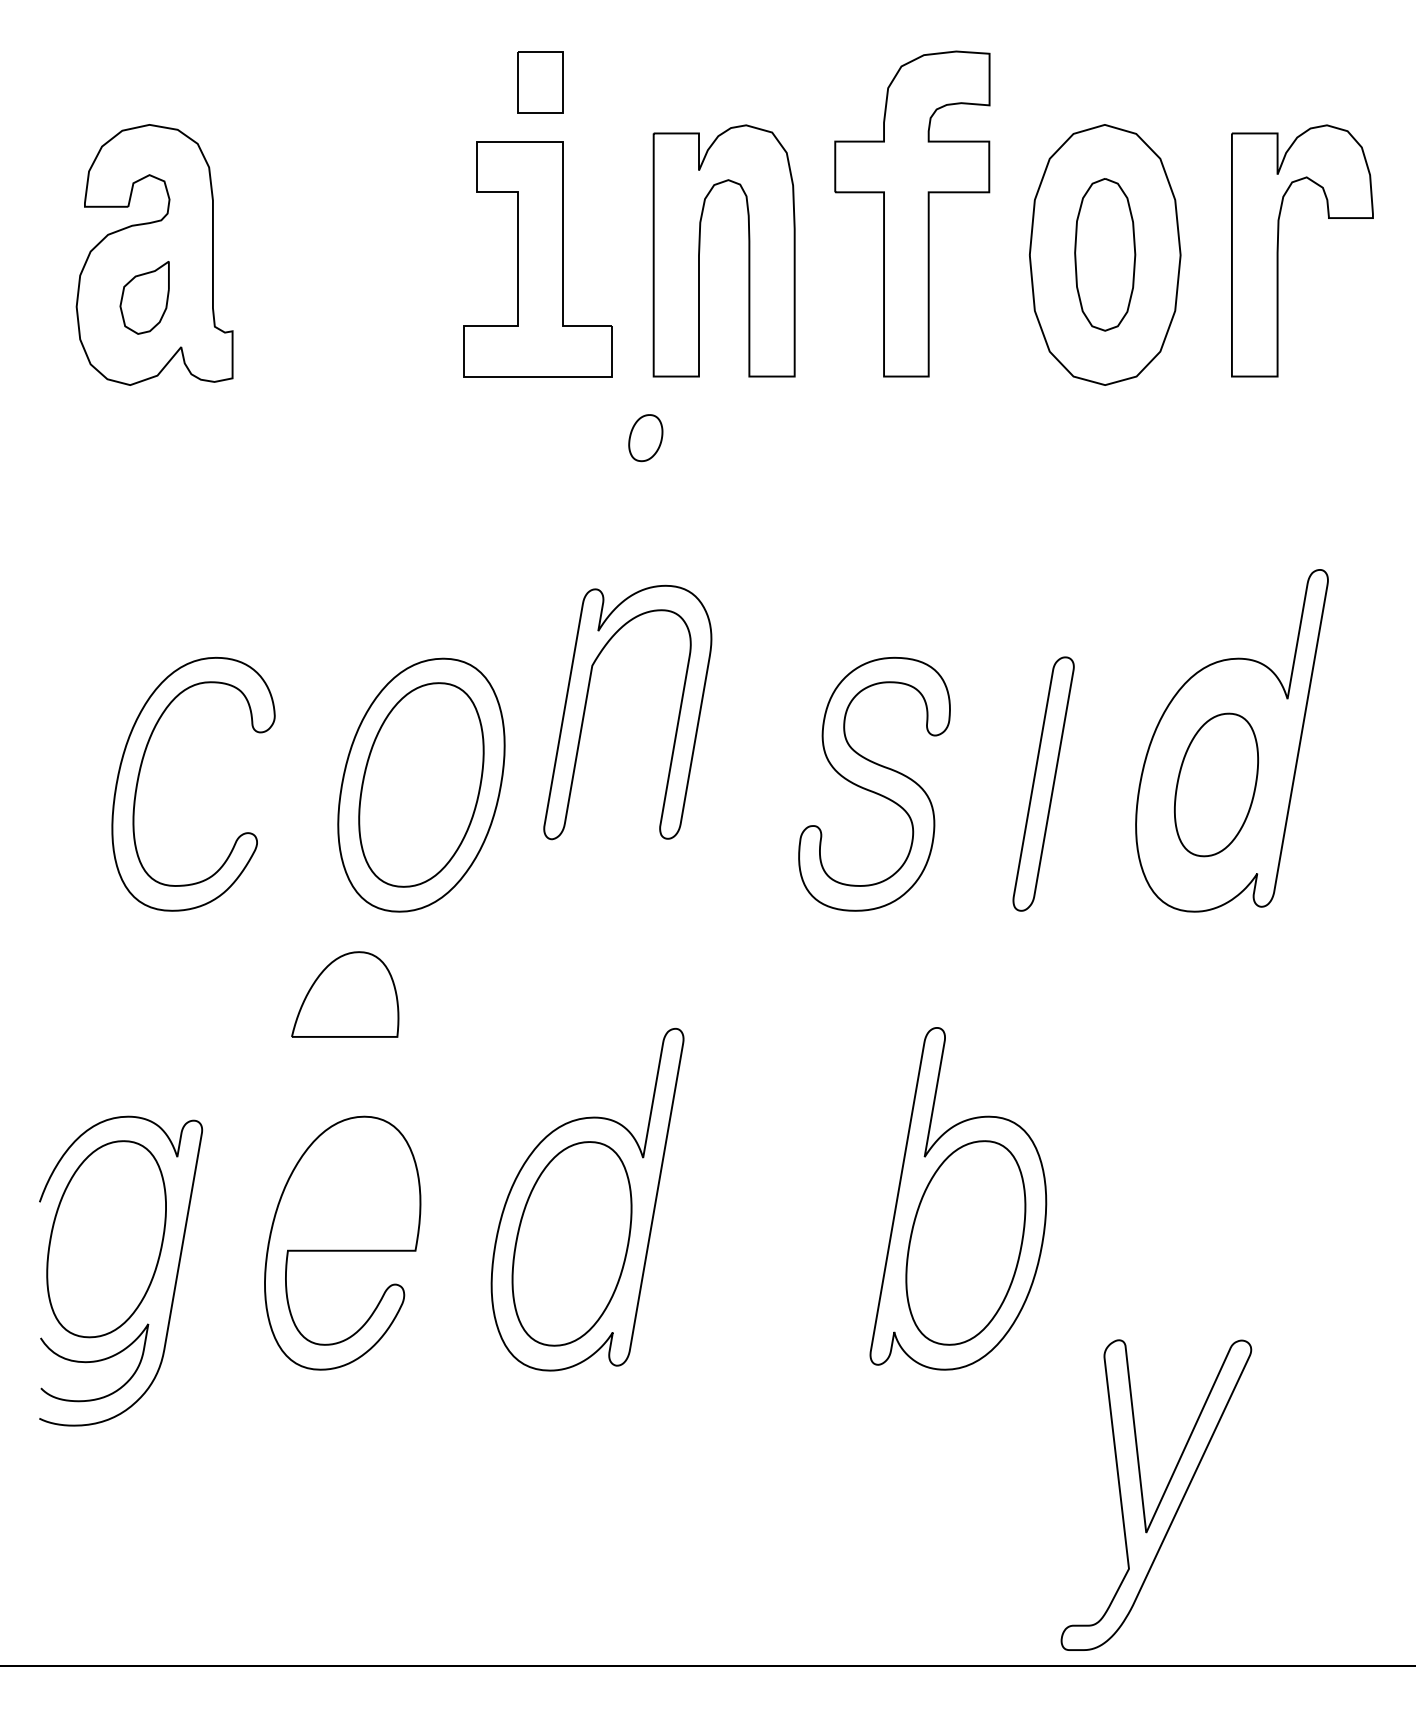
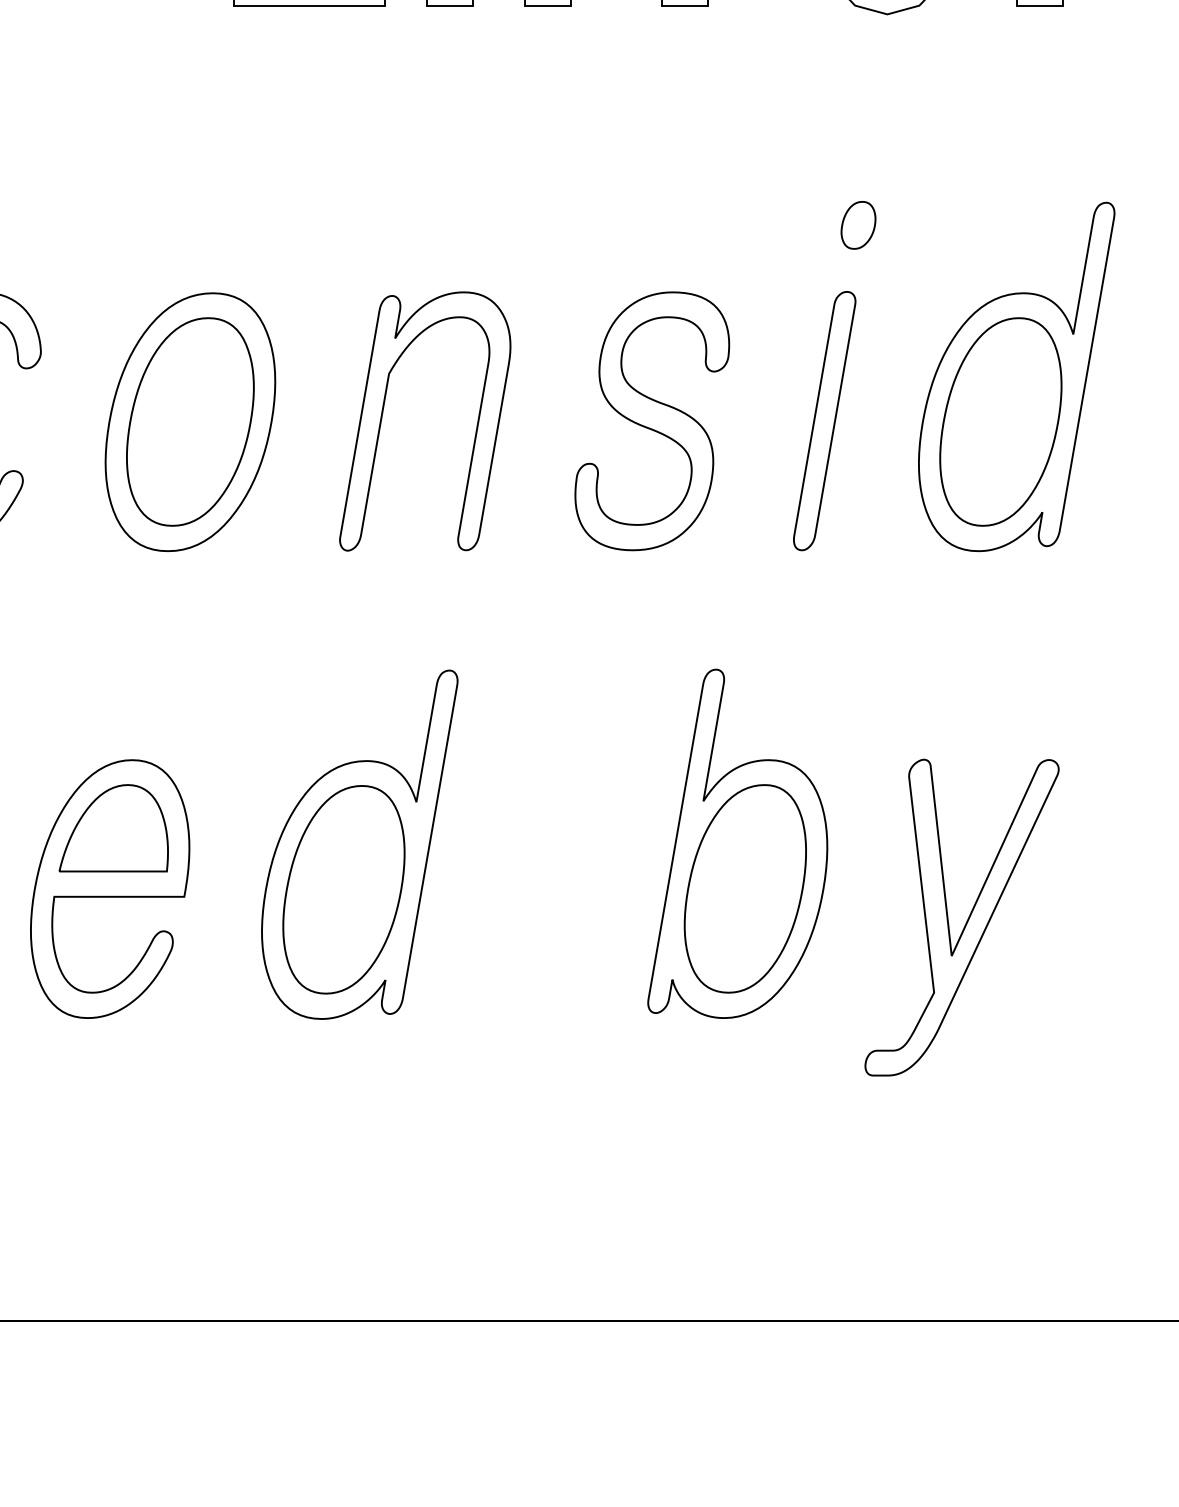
part: (645, 438) -> (858, 225), moved
part: (586, 706) -> (383, 415), moved
part: (1216, 784) -> (1000, 421), size x1.43
part: (345, 994) -> (114, 828), moved
part: (1156, 1494) -> (962, 916), moved

